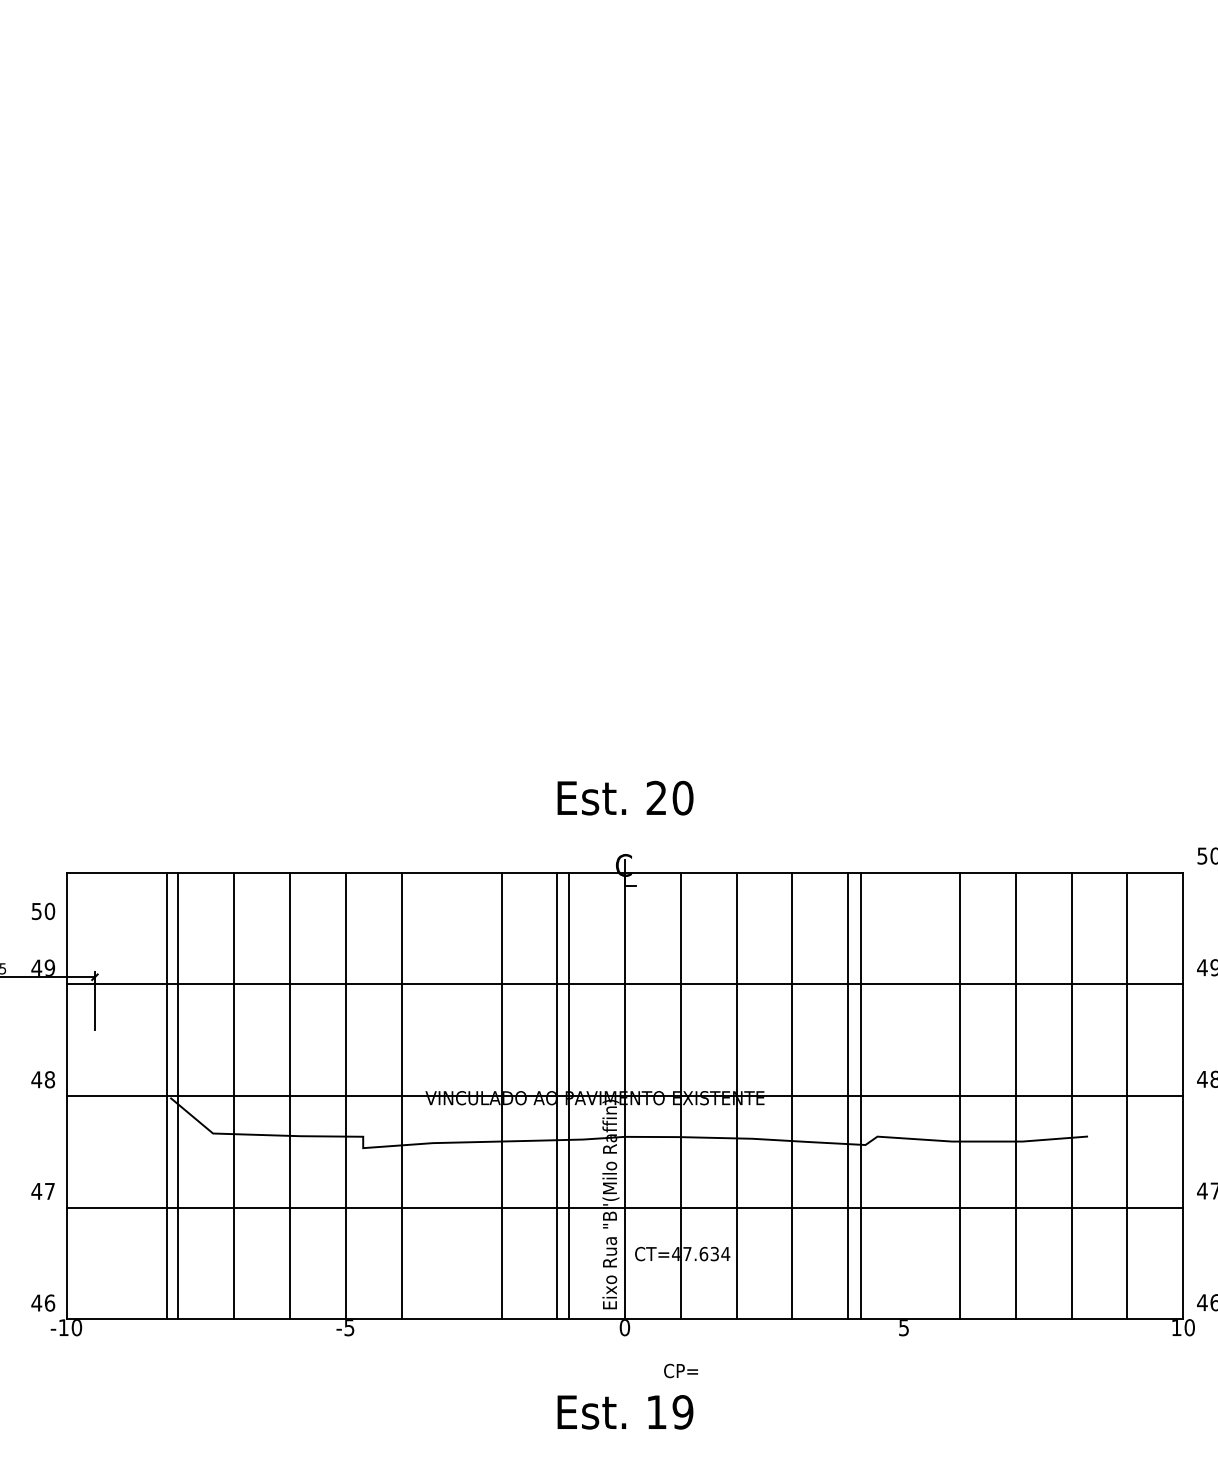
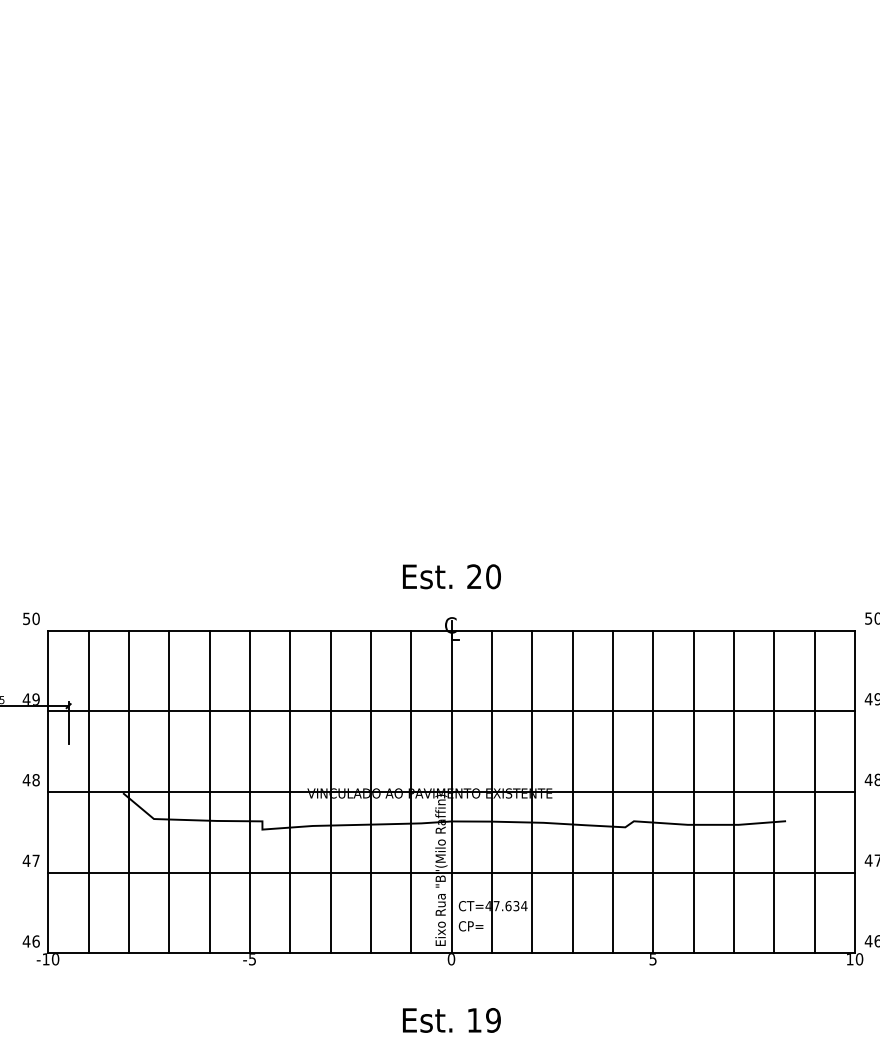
text: (43, 911) -> (31, 618), moved
line: (167, 1095) -> (88, 791), moved
line: (502, 1095) -> (330, 791), moved
line: (557, 1095) -> (371, 791), moved
line: (861, 1095) -> (653, 791), moved
text: (680, 1370) -> (470, 925), moved

